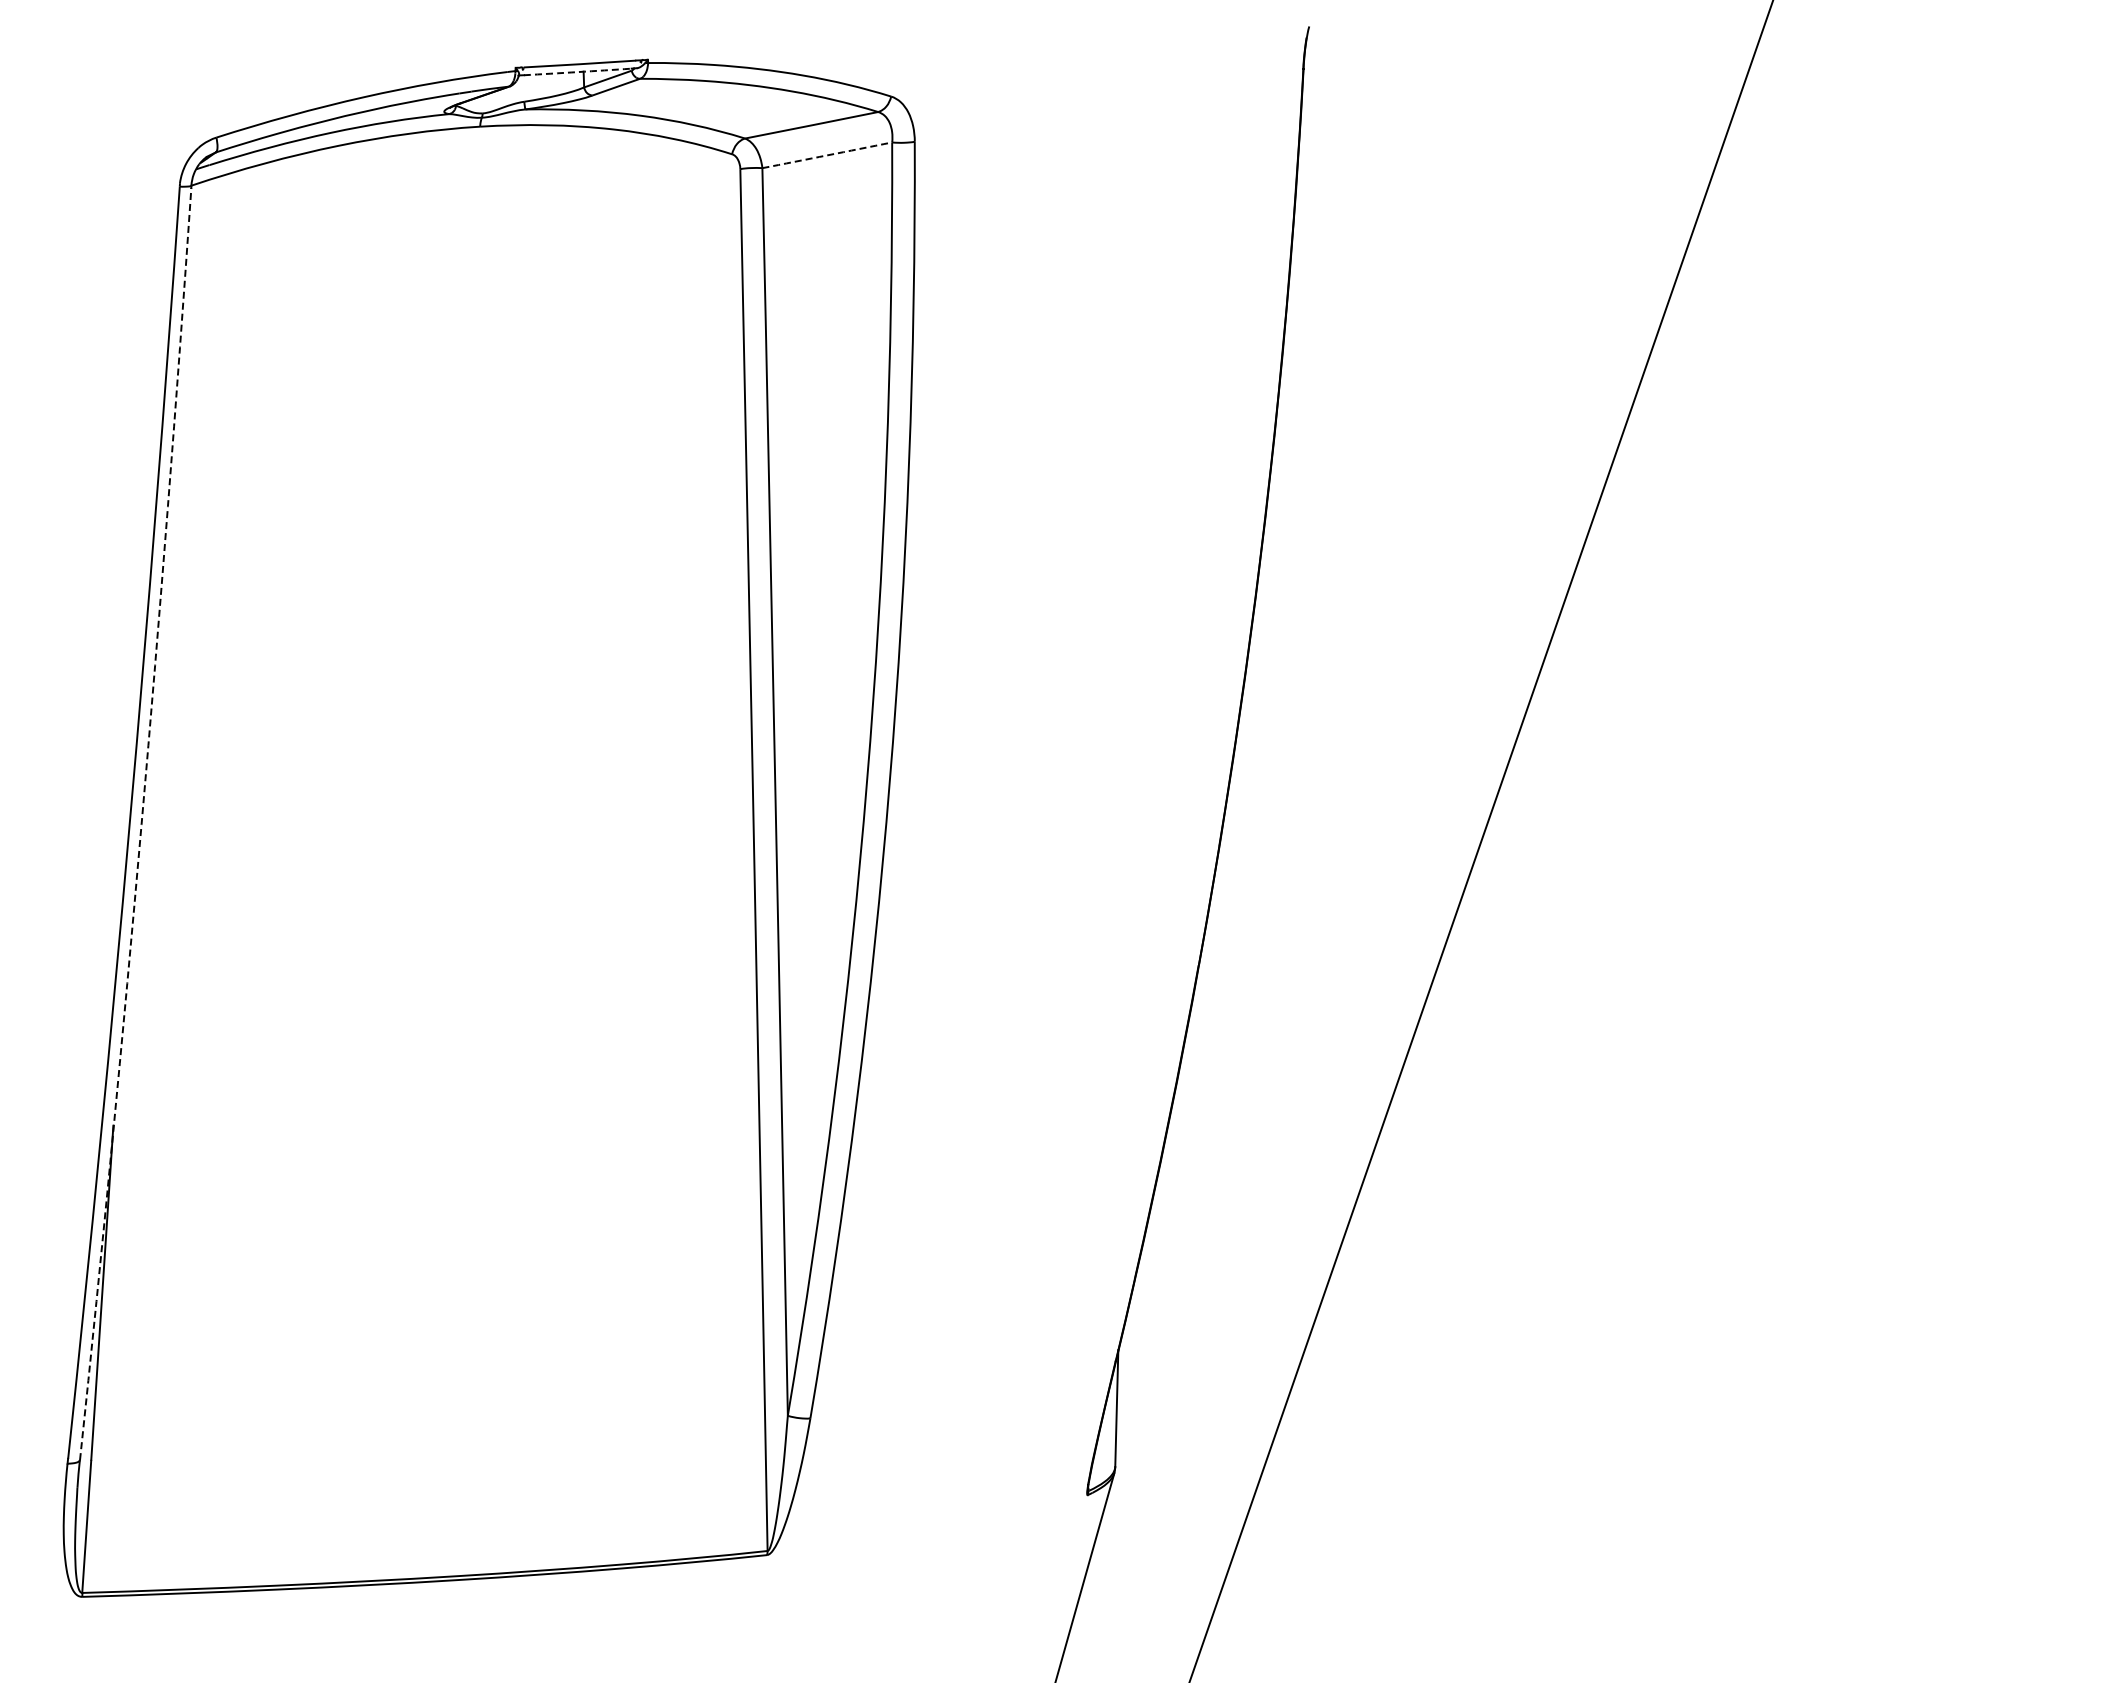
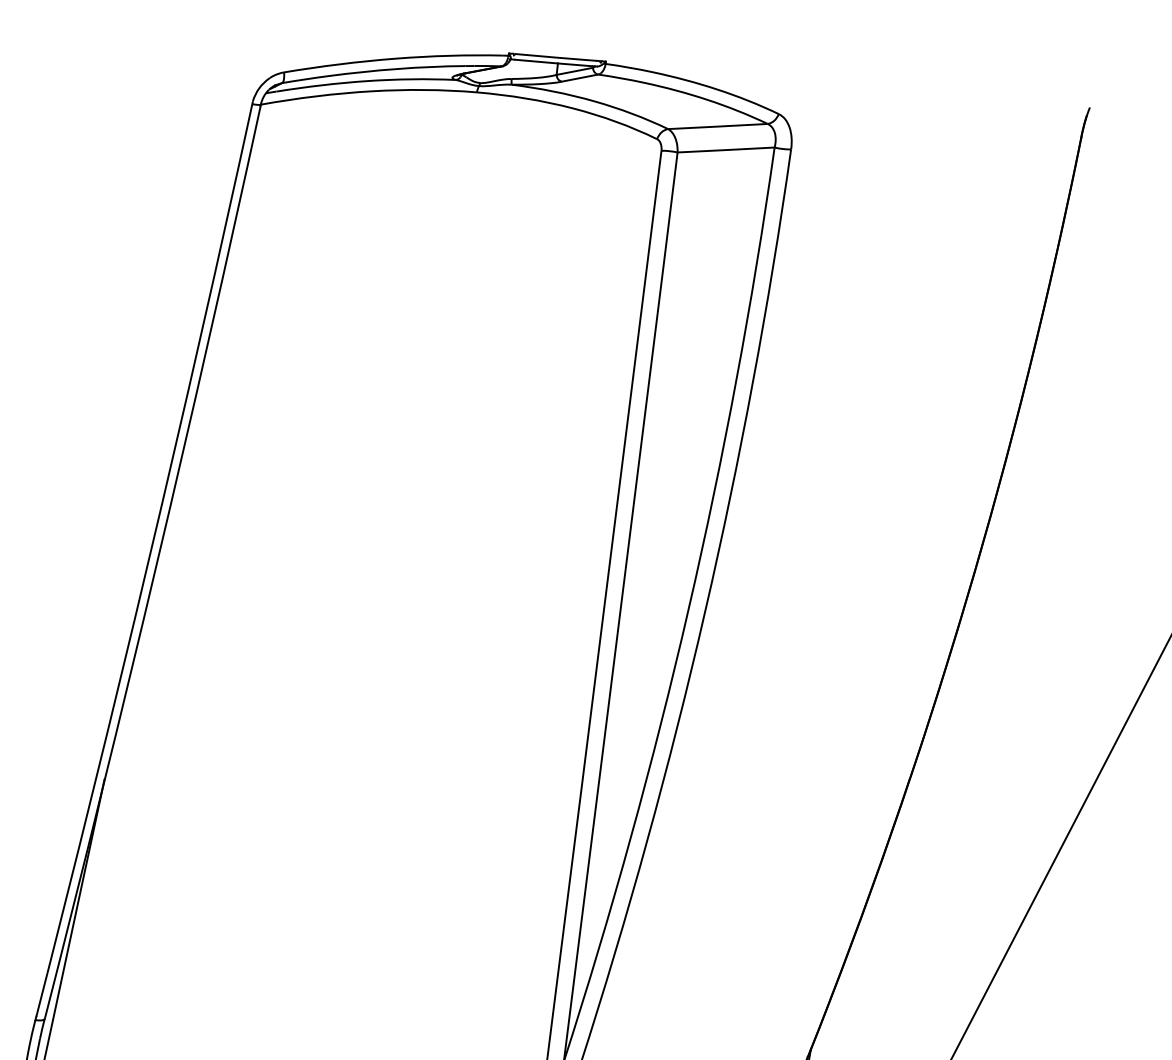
arc: (577, 72) -> (553, 63), dashed -> solid
arc: (827, 155) -> (726, 150), dashed -> solid
arc: (141, 824) -> (156, 563), dashed -> solid

